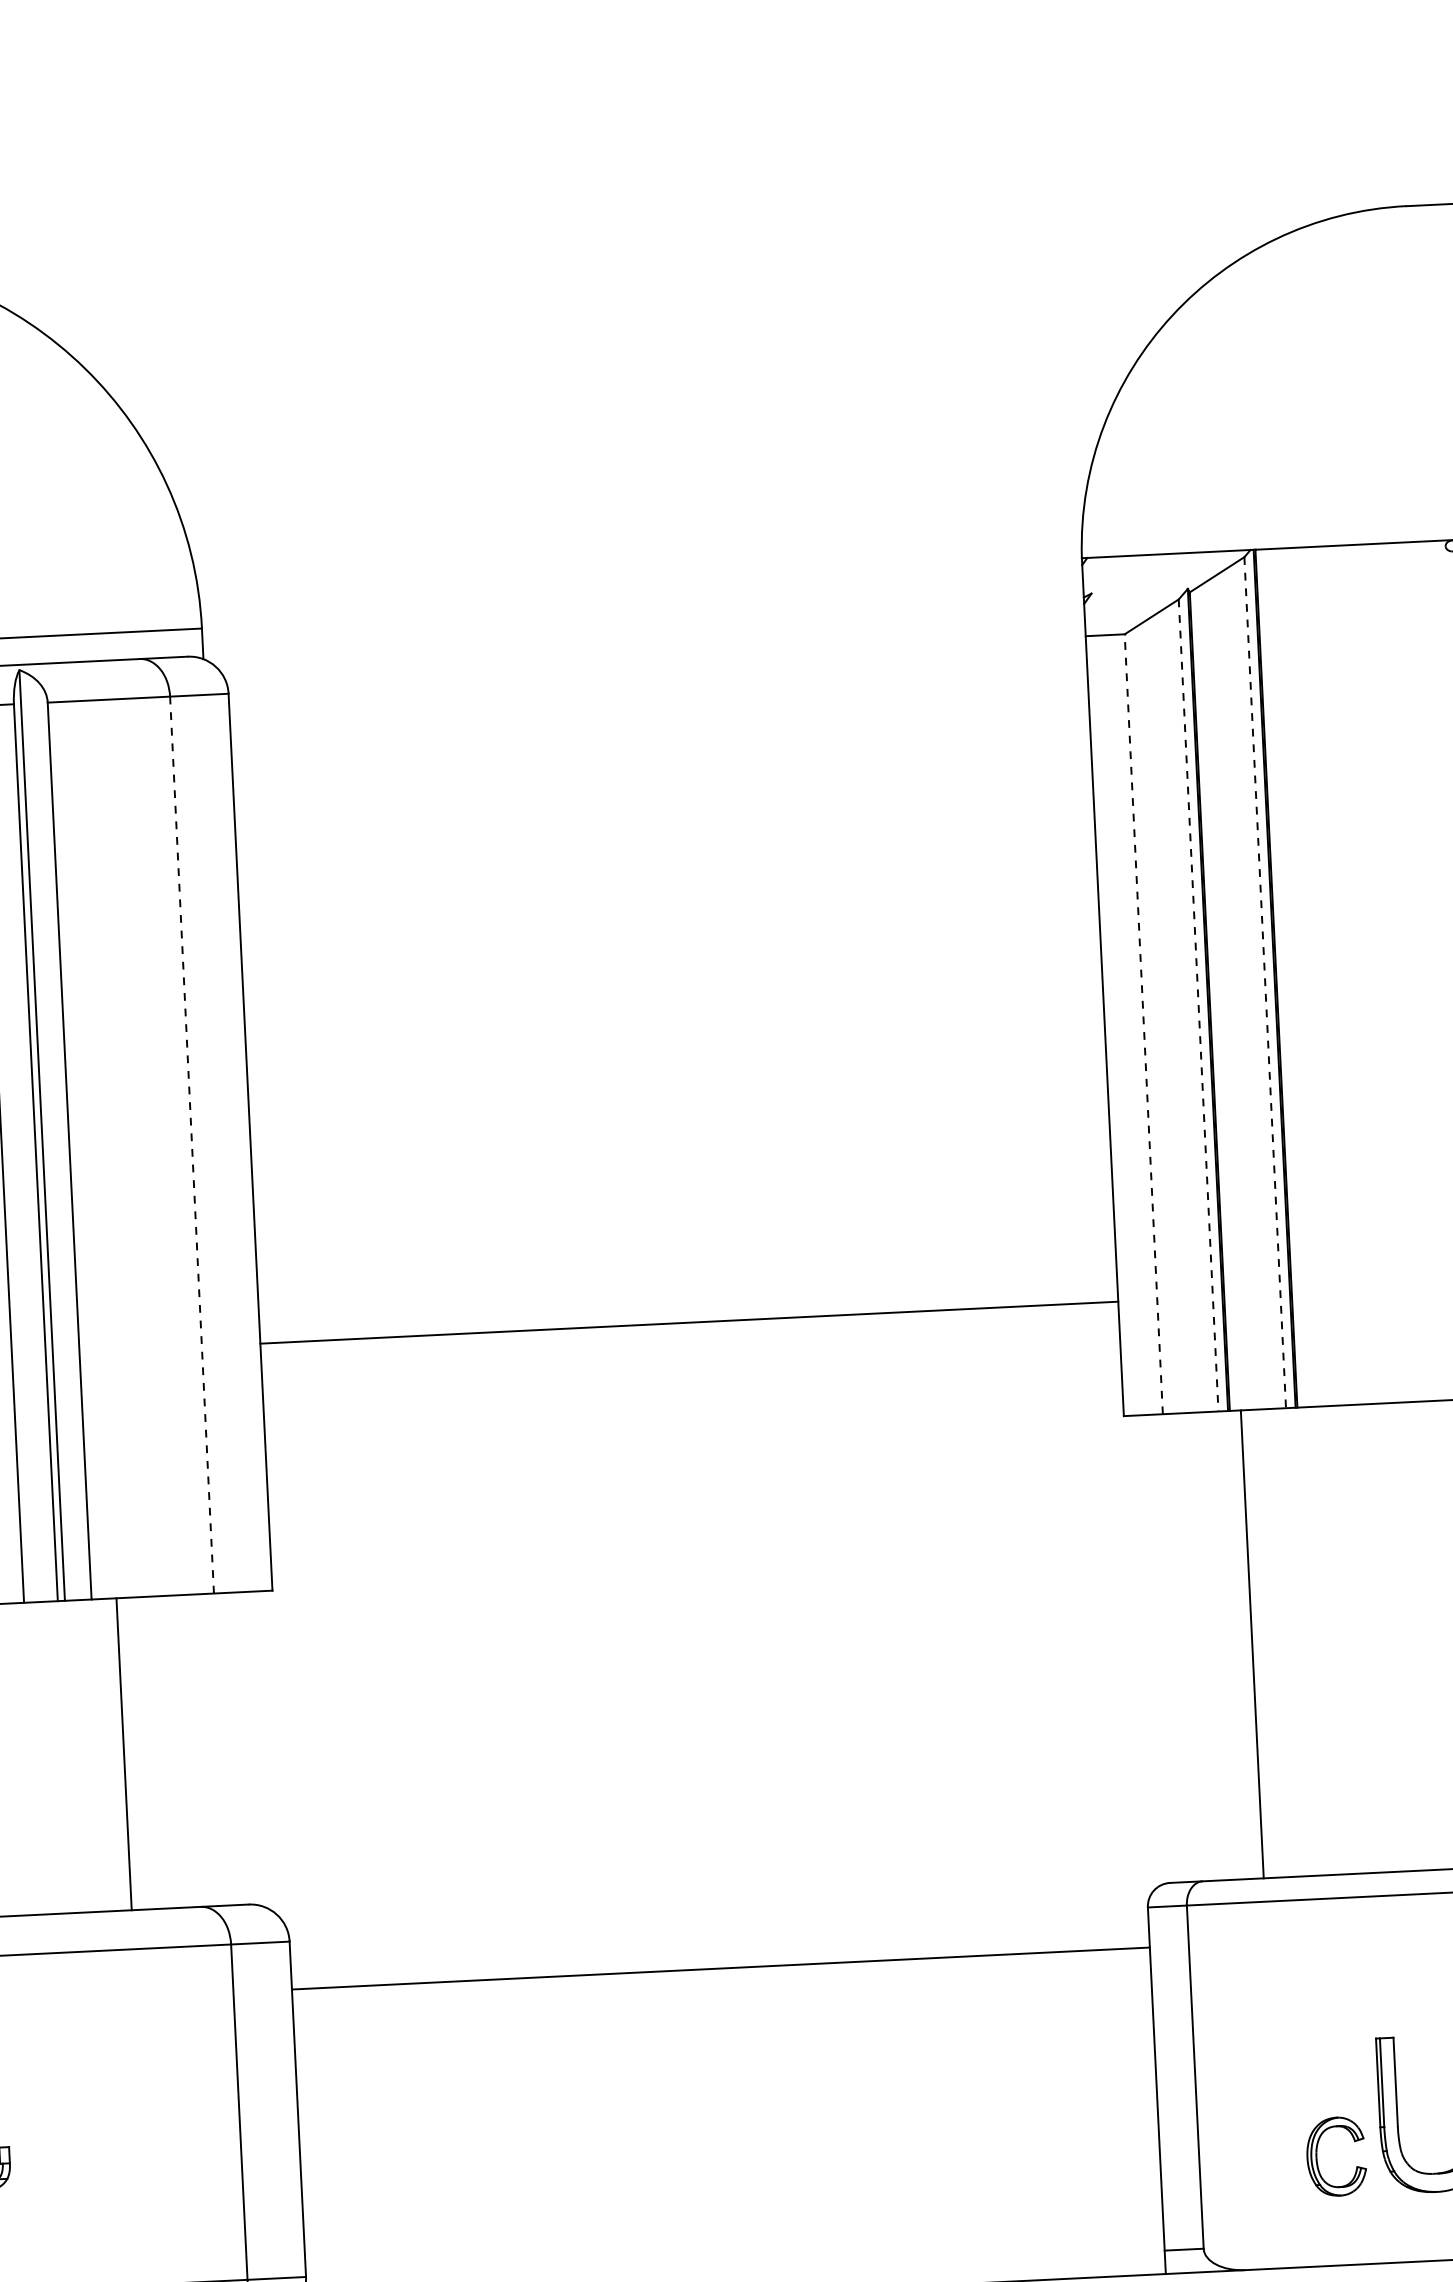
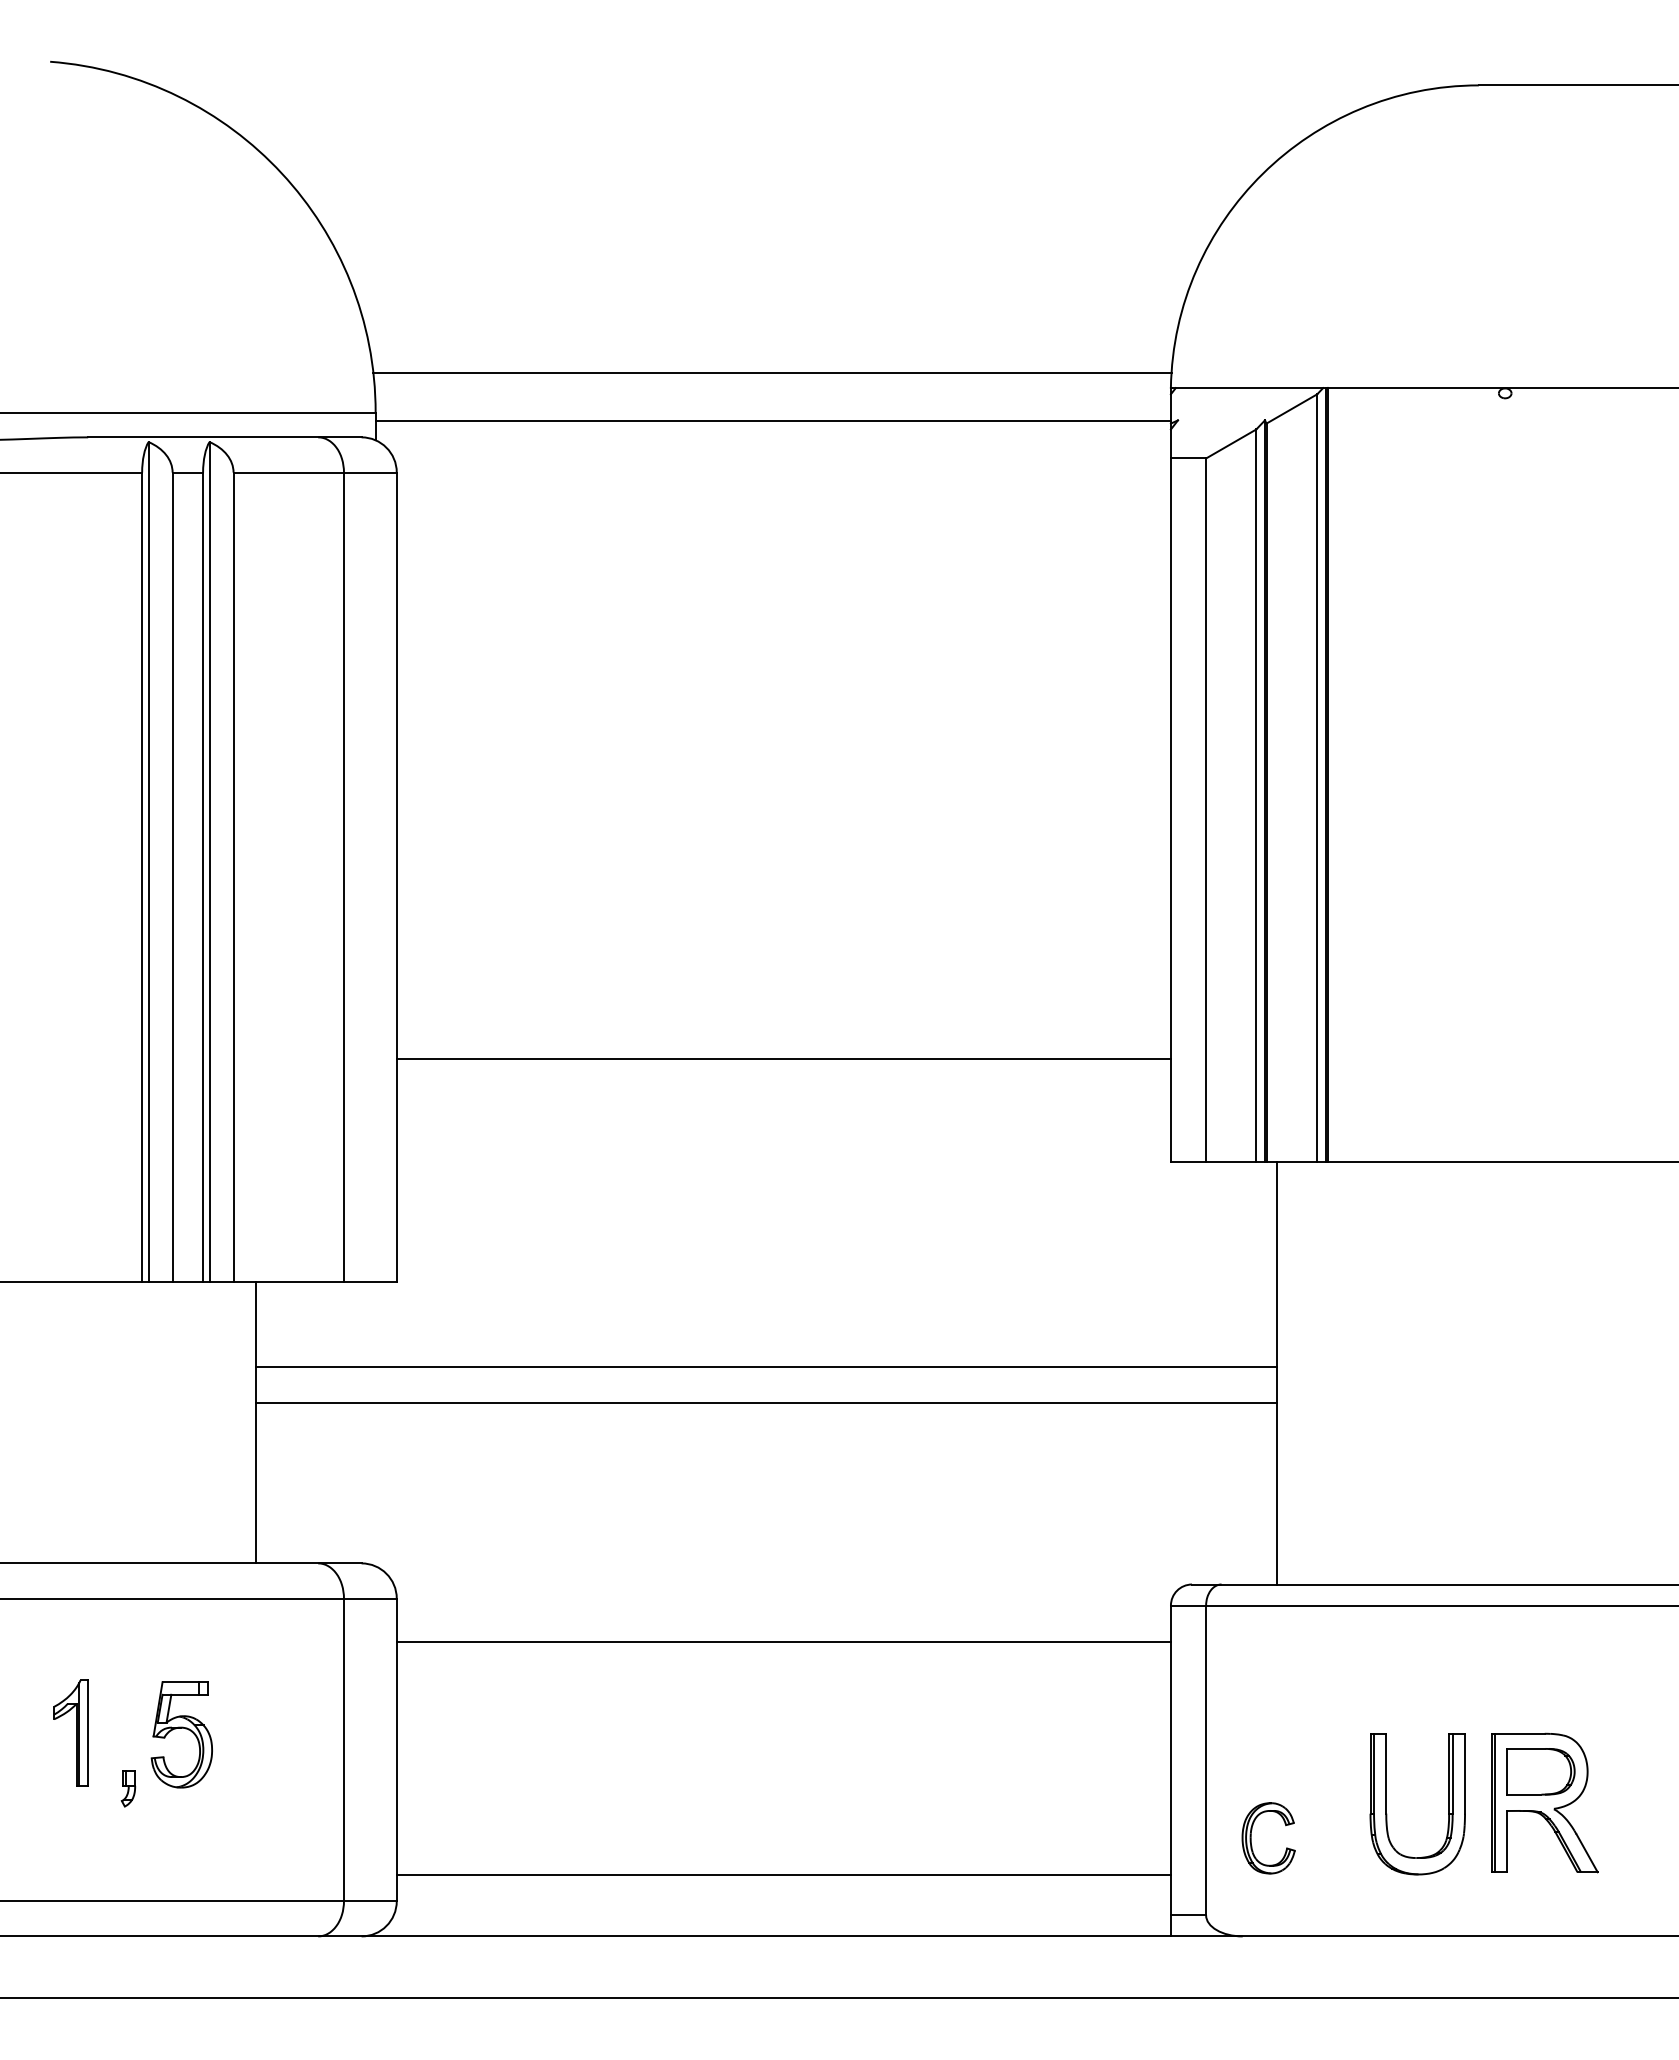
line: (639, 562) -> (772, 372), added
line: (642, 616) -> (772, 421), added
line: (1265, 982) -> (1317, 778), dashed -> solid
line: (1198, 1006) -> (1256, 796), dashed -> solid
line: (1144, 1024) -> (1206, 810), dashed -> solid
line: (191, 1145) -> (343, 877), dashed -> solid
line: (686, 1665) -> (766, 1367), added
line: (688, 1704) -> (766, 1402), added
part: (58, 2103) -> (181, 1734), added
part: (1317, 2157) -> (1251, 1838), moved
line: (733, 2227) -> (783, 1875), added

